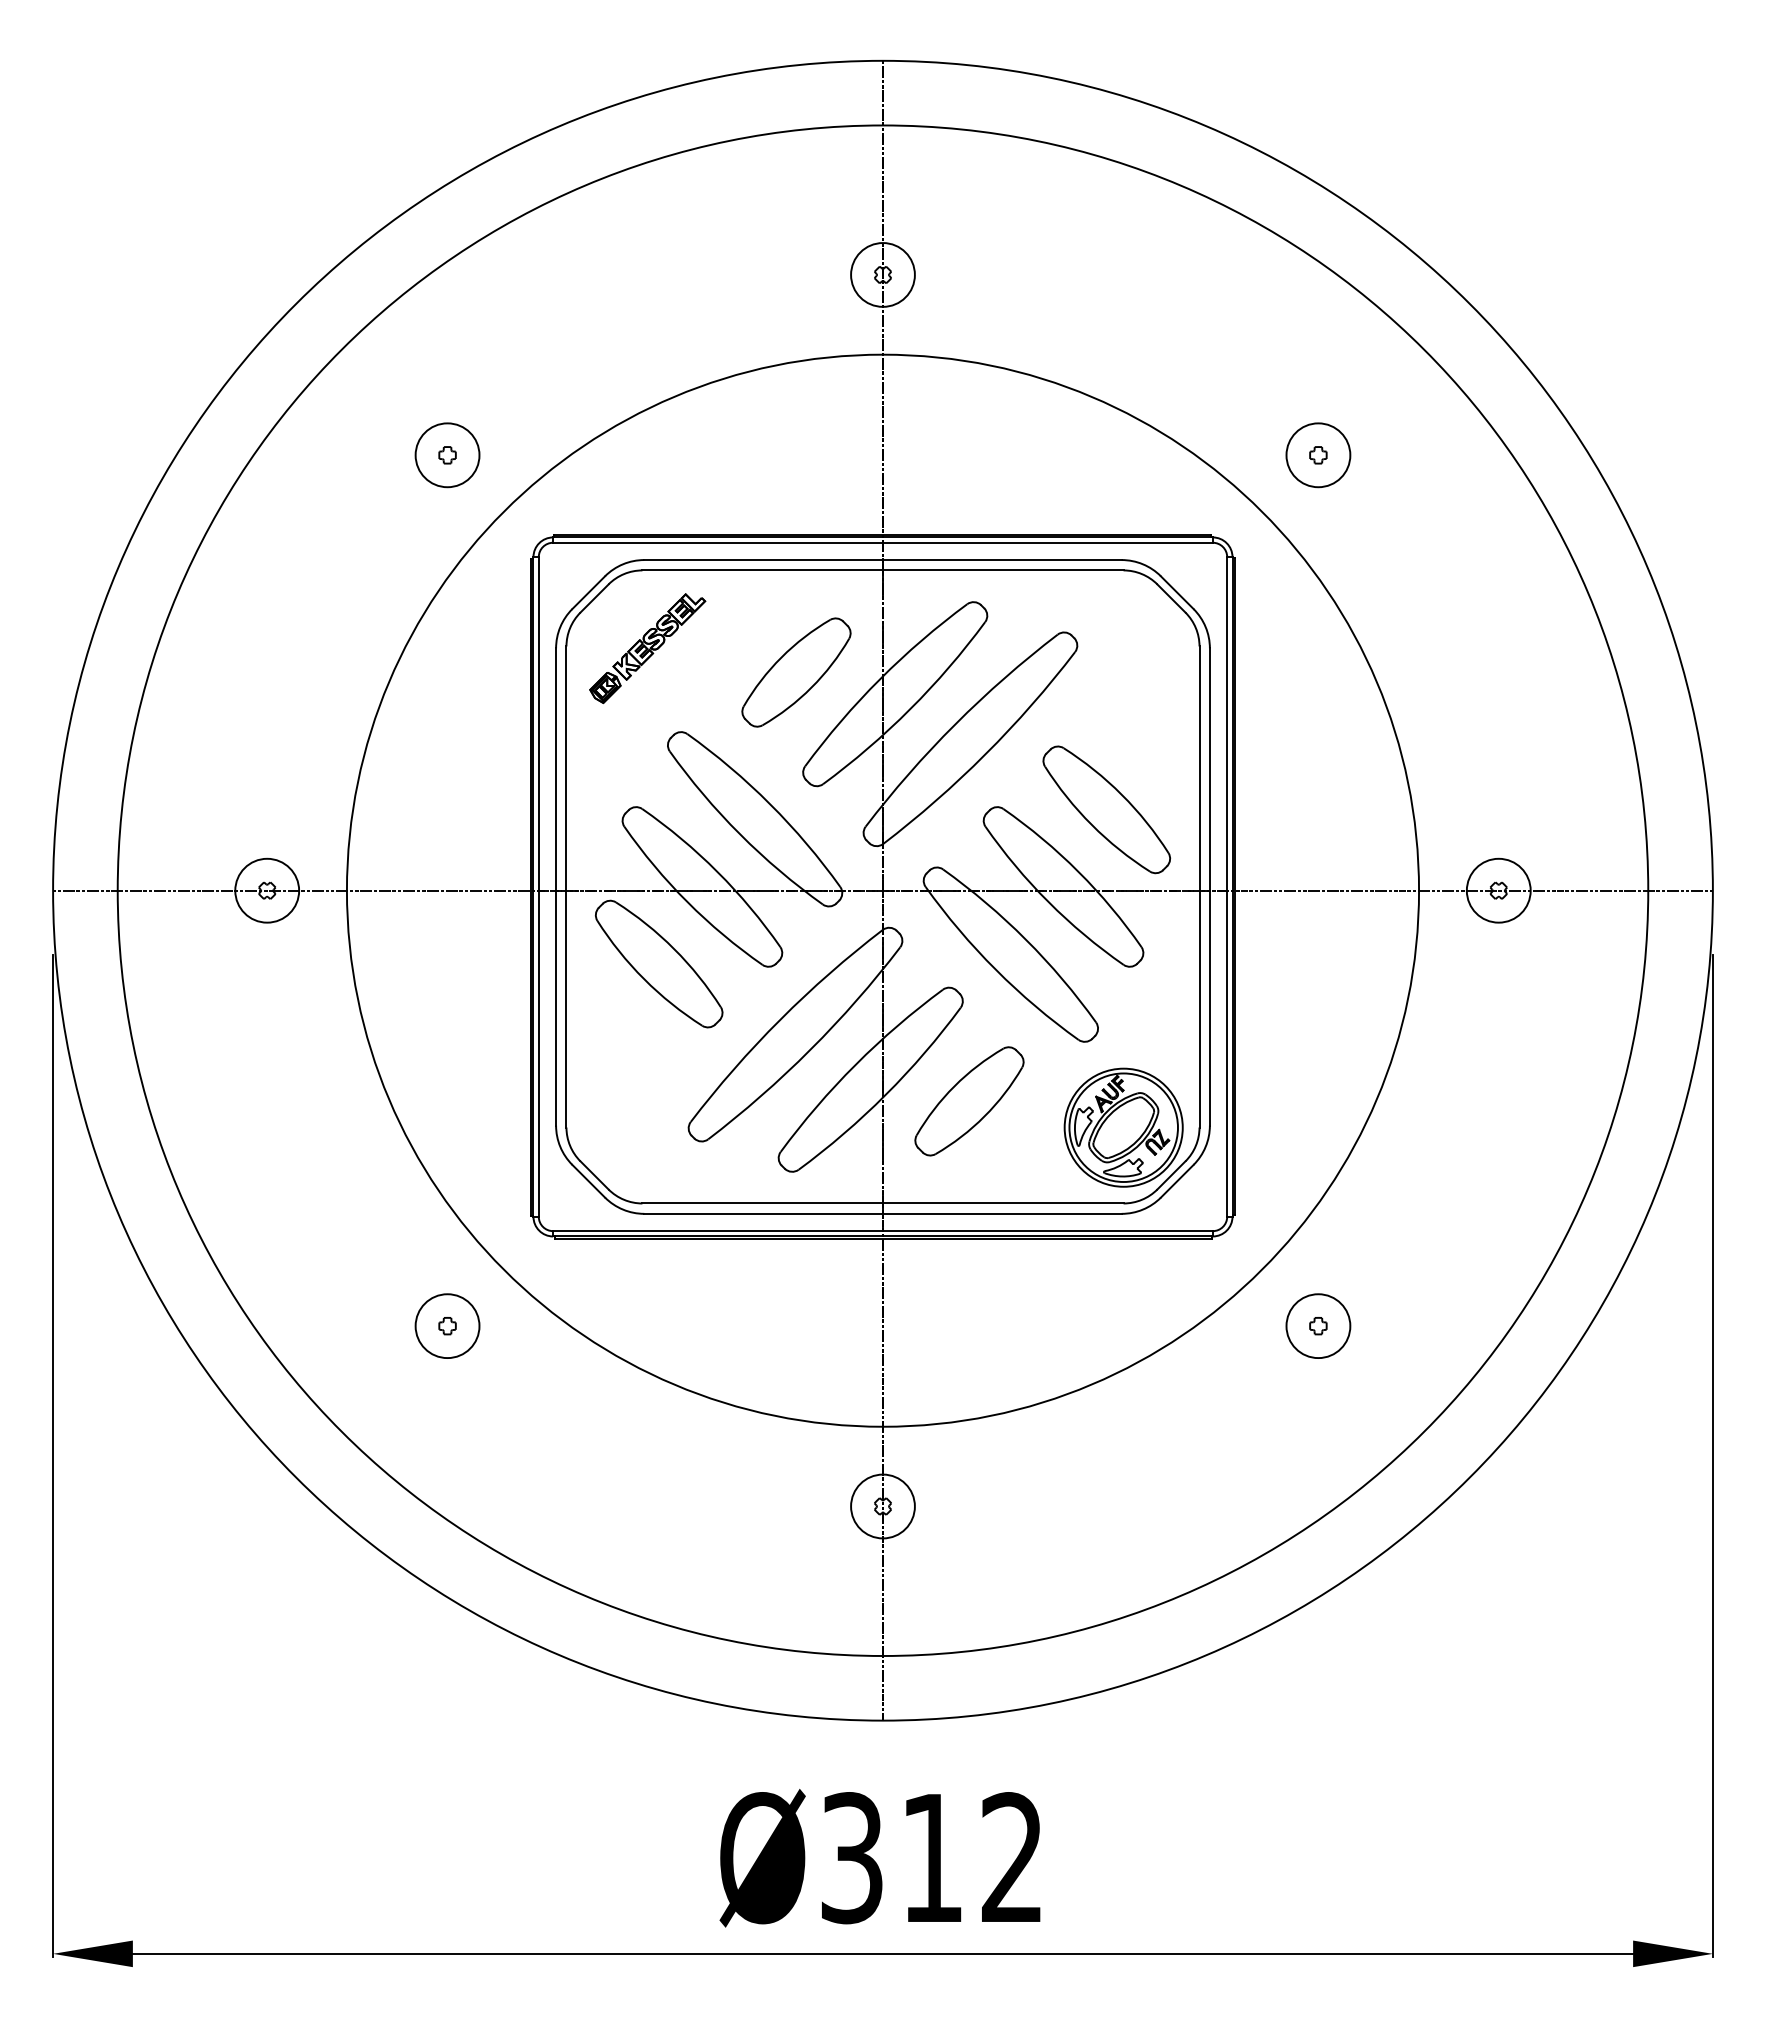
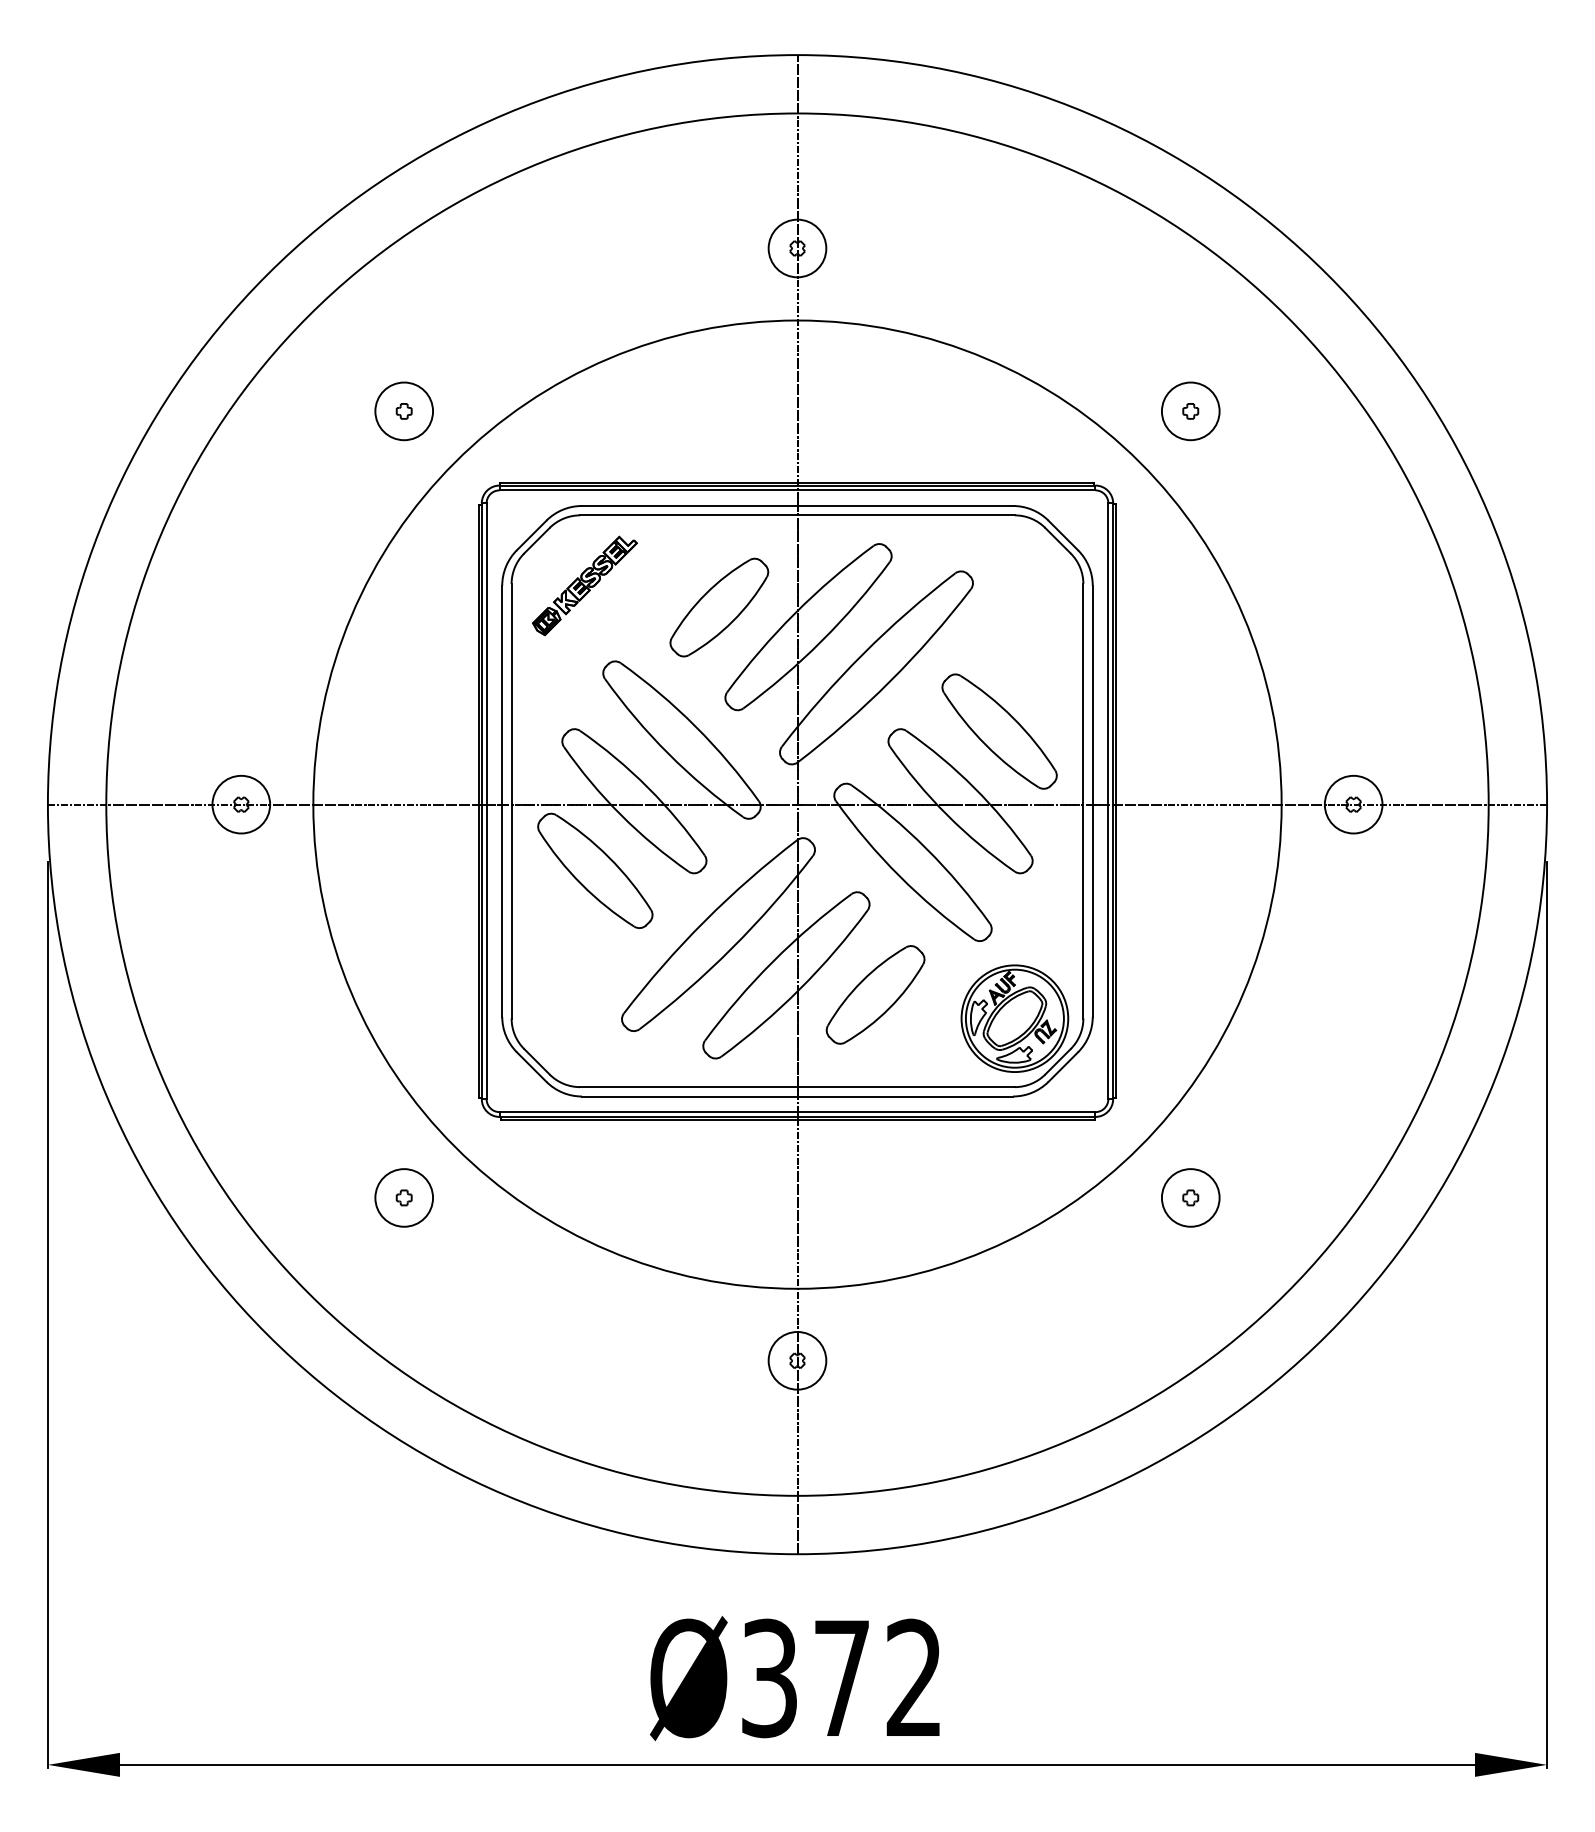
text: (931, 1857) -> (841, 1677), Ø312 -> Ø372

